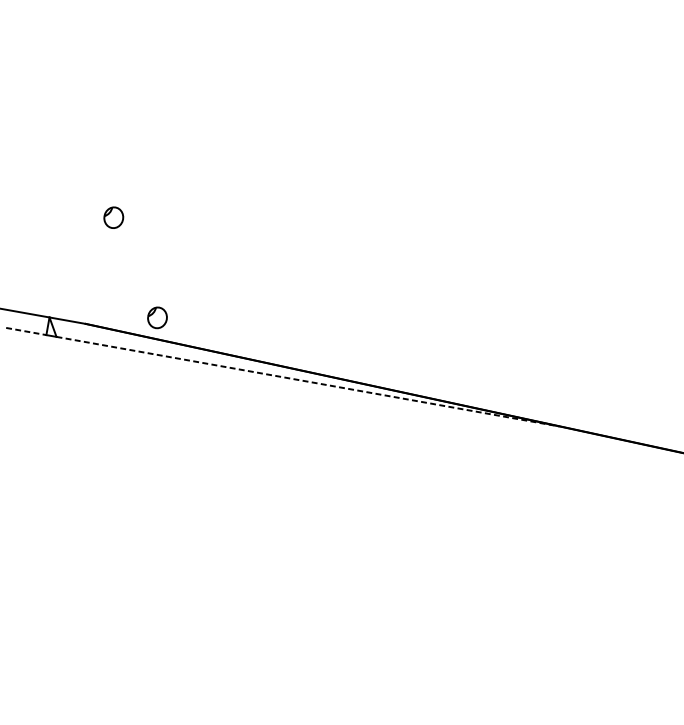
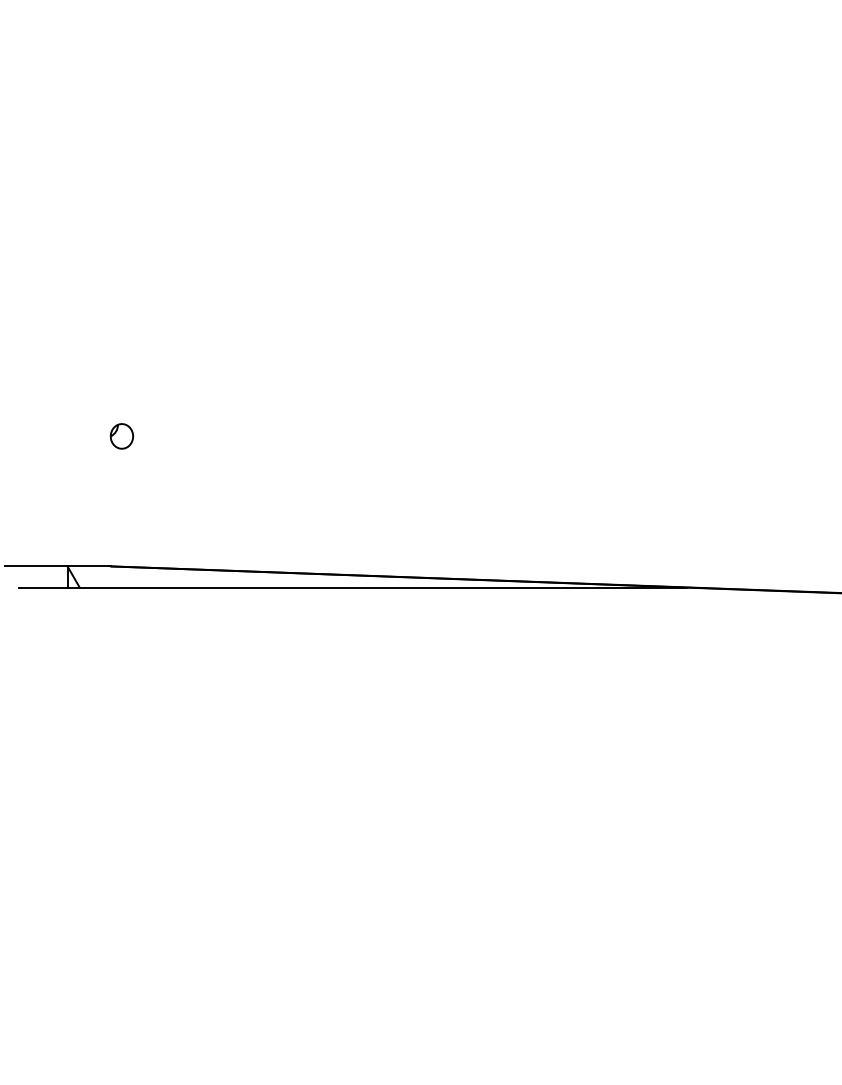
part: (157, 317) -> (193, 544), removed
line: (26, 331) -> (43, 587), dashed -> solid
line: (308, 381) -> (383, 587), dashed -> solid

